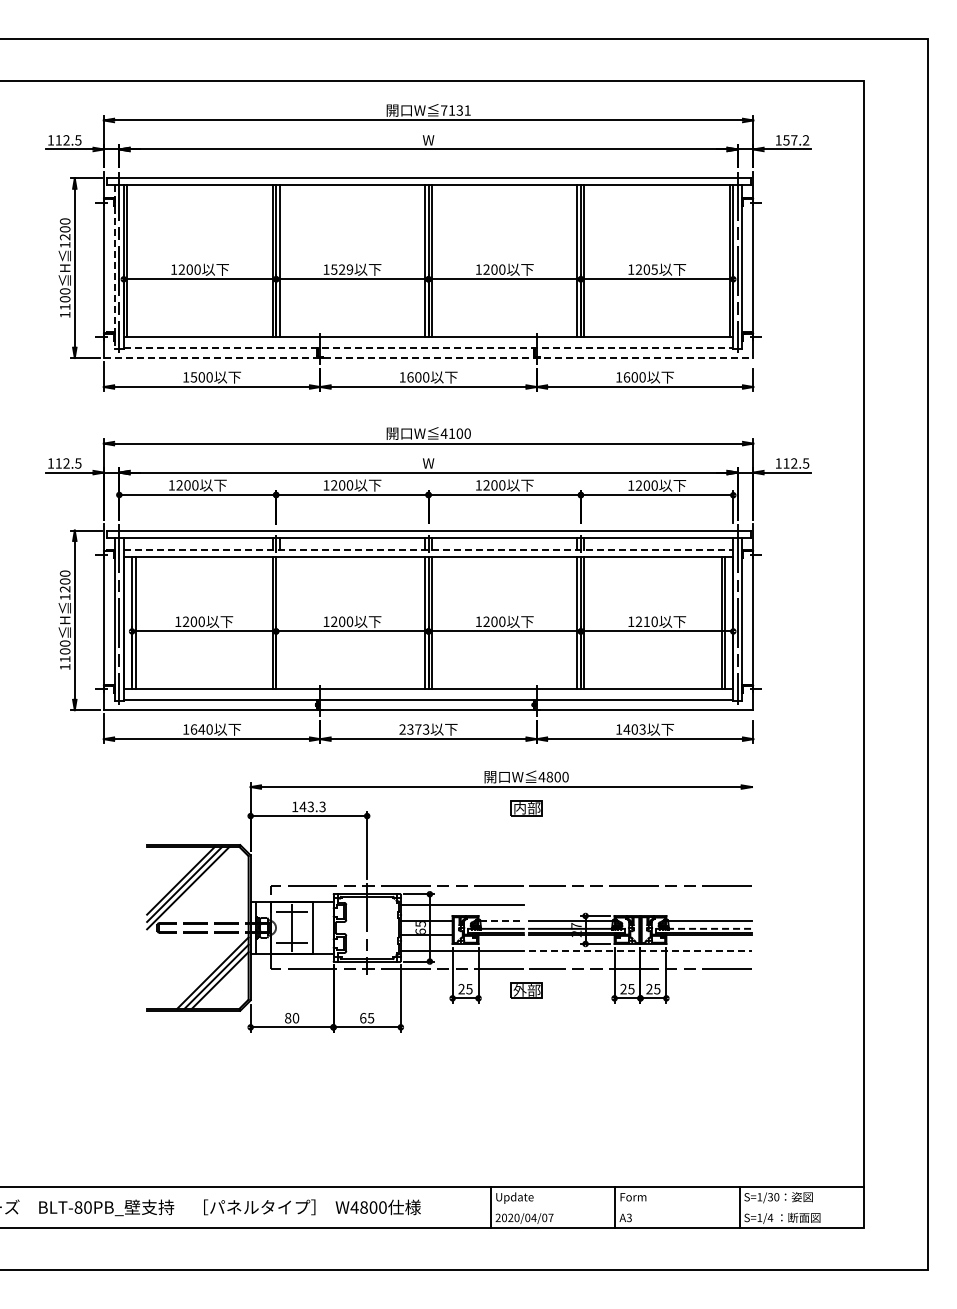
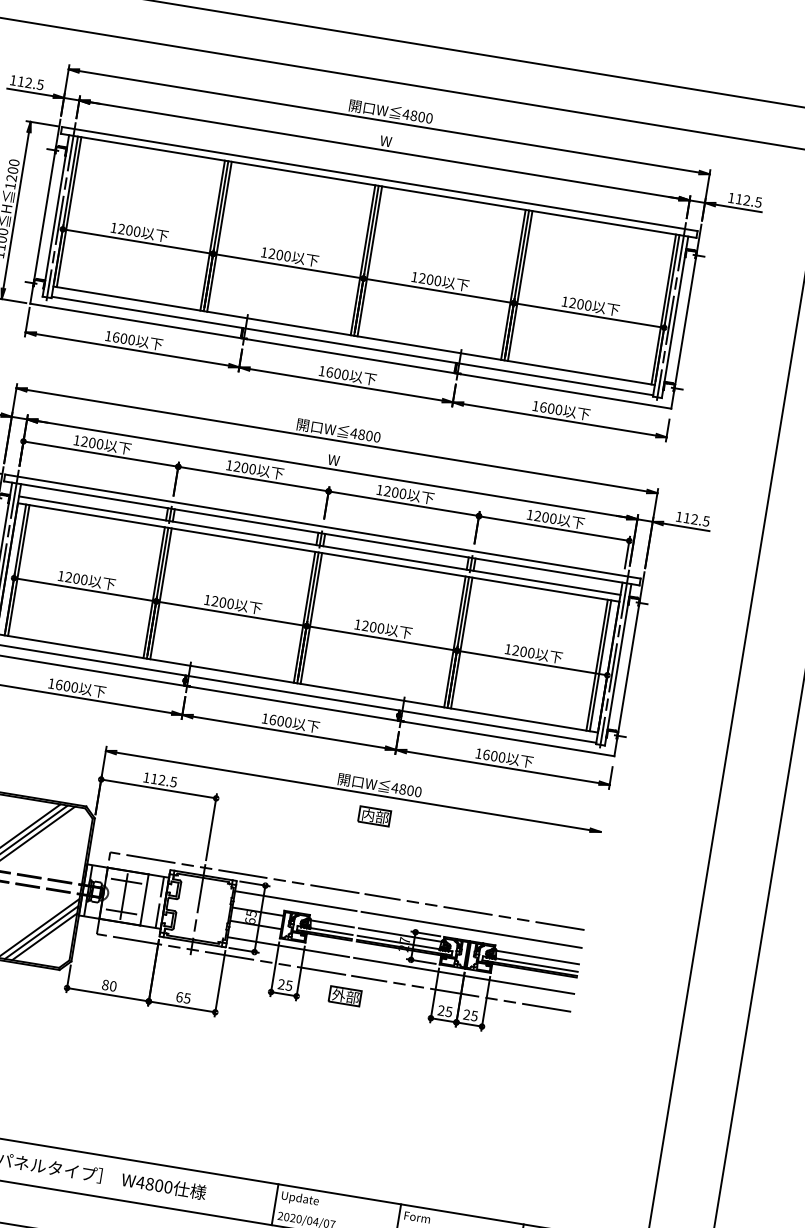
text: (455, 110) -> (417, 116), 7131 -> 4800
text: (796, 140) -> (749, 201), 157.2 -> 112.5
line: (114, 267) -> (55, 216), dashed -> solid
text: (342, 269) -> (280, 254), 1529 -> 1200
text: (654, 269) -> (588, 305), 1205 -> 1200
line: (428, 347) -> (352, 345), dashed -> solid
line: (428, 358) -> (350, 356), dashed -> solid
text: (193, 377) -> (115, 337), 1500 -> 1600
text: (451, 433) -> (361, 434), 4100 -> 4800
line: (428, 549) -> (319, 545), dashed -> solid
text: (646, 621) -> (523, 651), 1210 -> 1200
line: (279, 622) -> (160, 593), added
text: (201, 729) -> (66, 686), 1640 -> 1600
text: (414, 729) -> (276, 720), 2373 -> 1600
text: (634, 729) -> (494, 756), 1403 -> 1600
text: (312, 806) -> (163, 780), 143.3 -> 112.5
line: (640, 904) -> (471, 929), added
line: (502, 921) -> (332, 924), dashed -> solid
line: (328, 927) -> (160, 902), added
line: (704, 928) -> (530, 963), dashed -> solid
line: (641, 951) -> (465, 976), dashed -> solid

